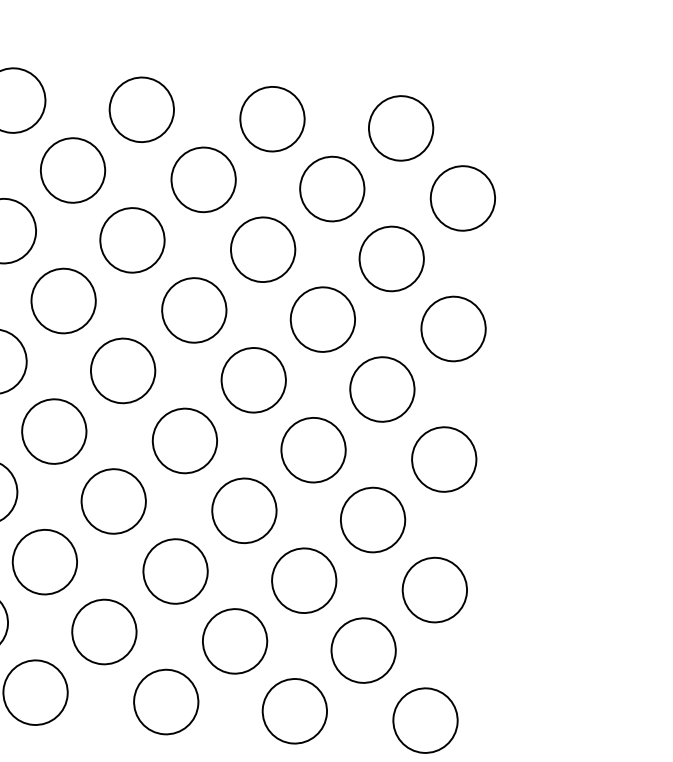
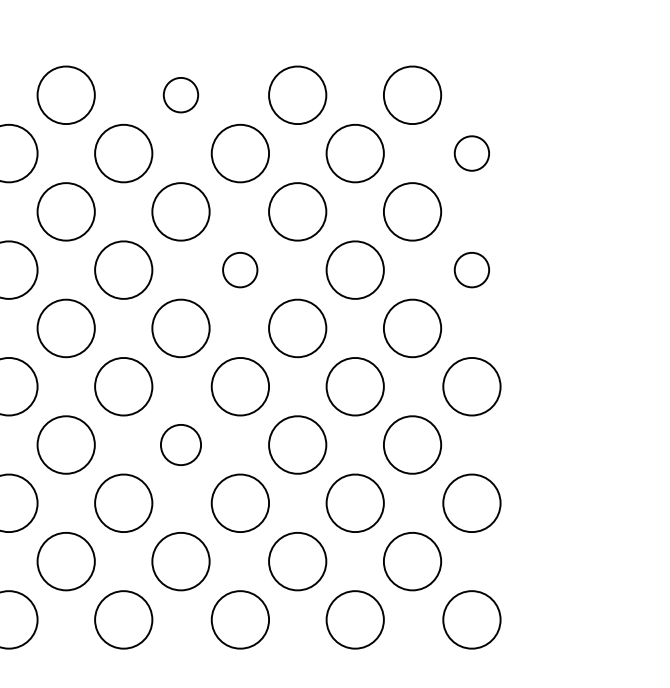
part: (141, 108) -> (180, 94), size x0.6
part: (462, 198) -> (471, 153), size x0.6
part: (193, 309) -> (239, 269), size x0.6
part: (453, 328) -> (471, 269), size x0.6
part: (113, 500) -> (180, 444), size x0.7

